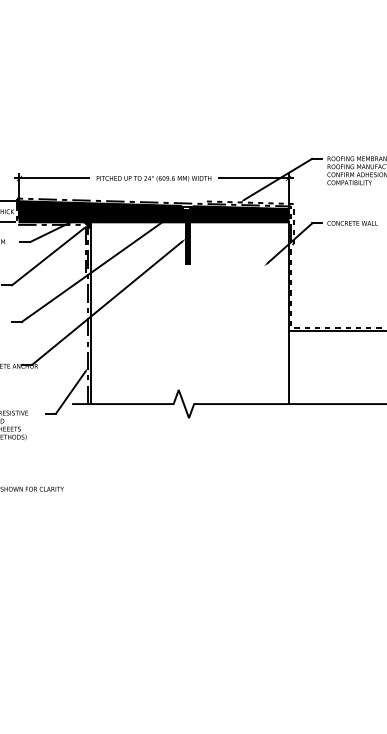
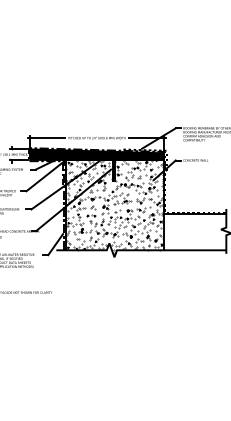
hatch: (189, 315) -> (114, 206), added

